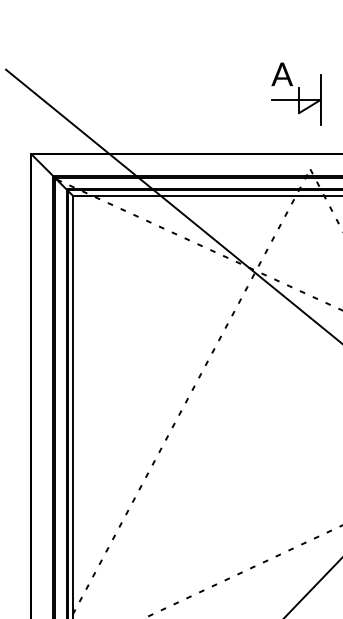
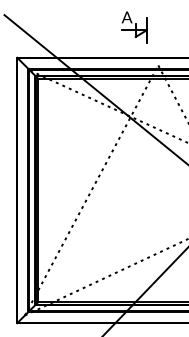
part: (296, 94) -> (134, 27), moved

